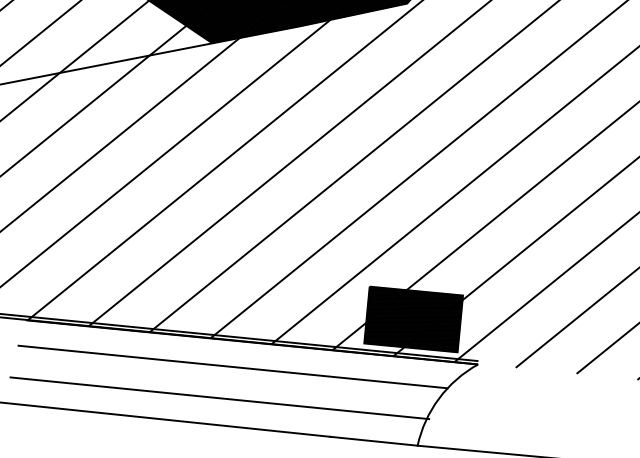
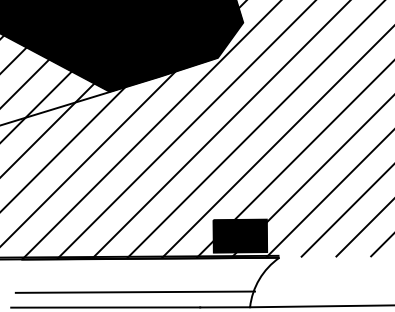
line: (232, 366) -> (140, 273), removed

